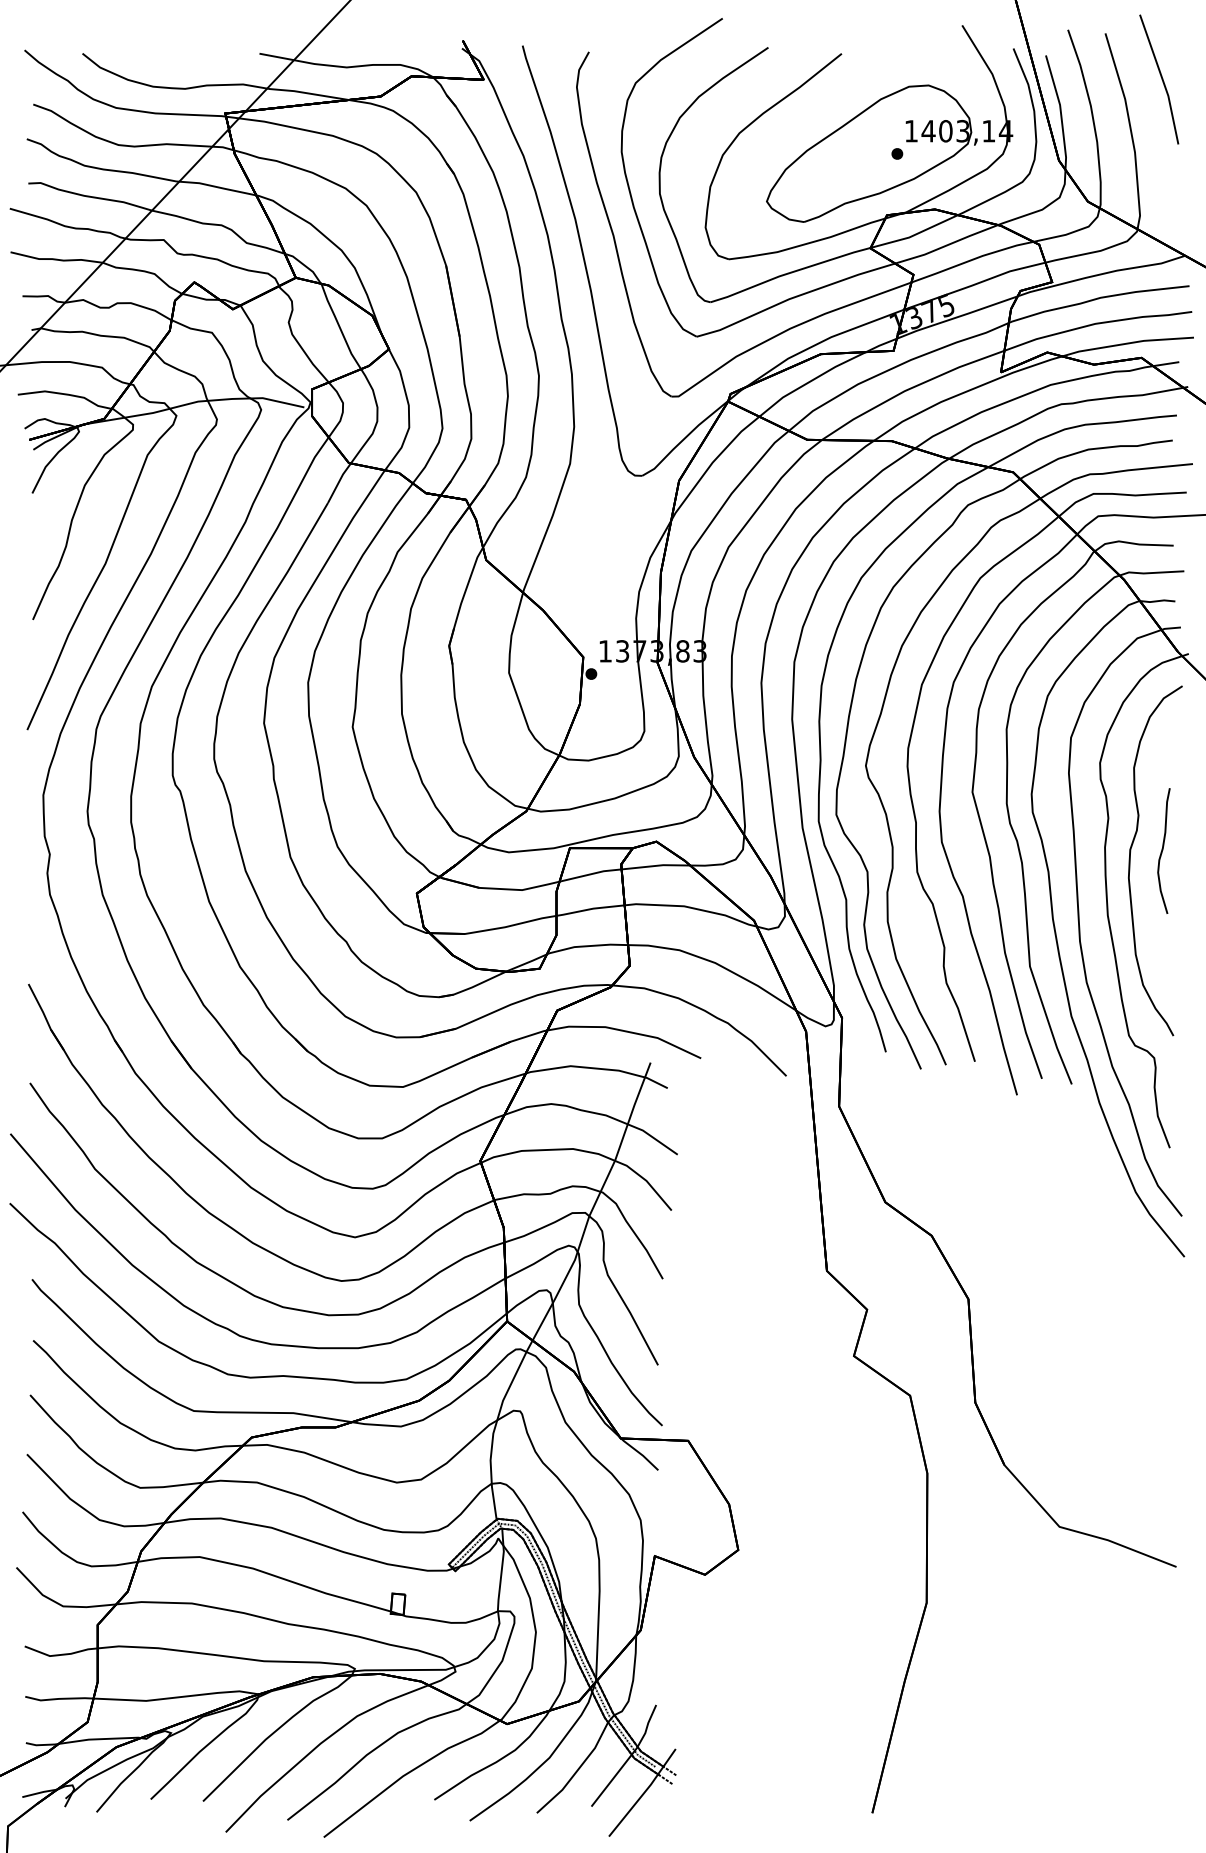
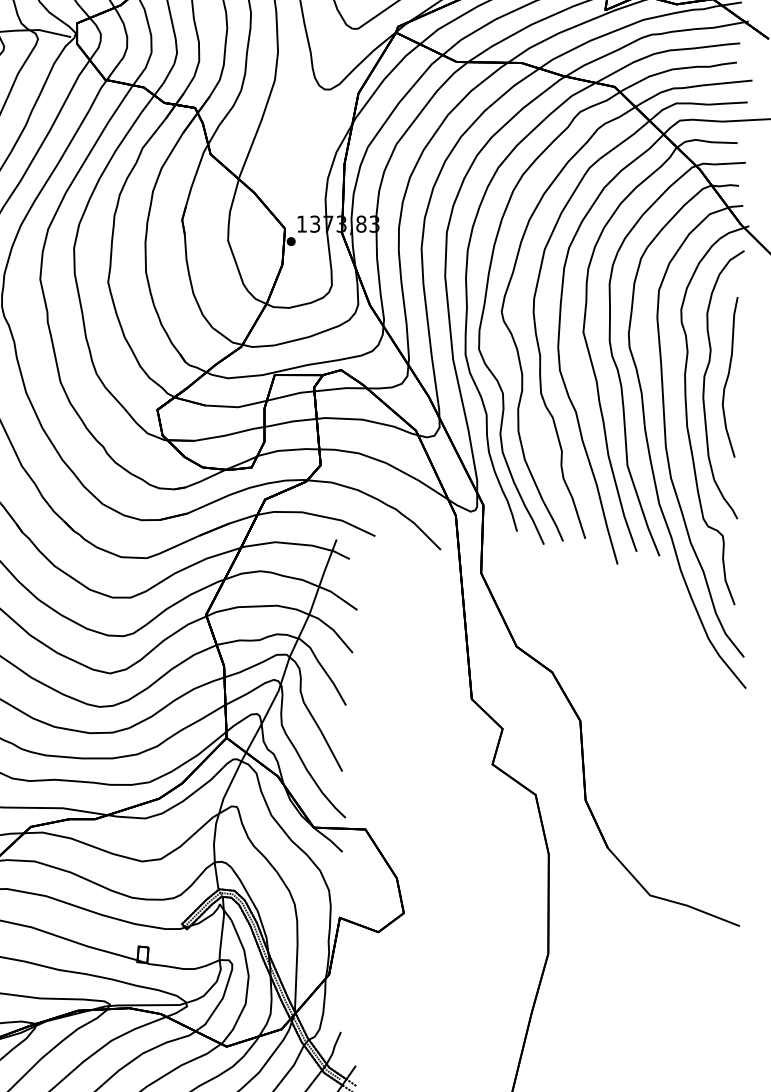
part: (1163, 850) -> (729, 376), size x1.67

